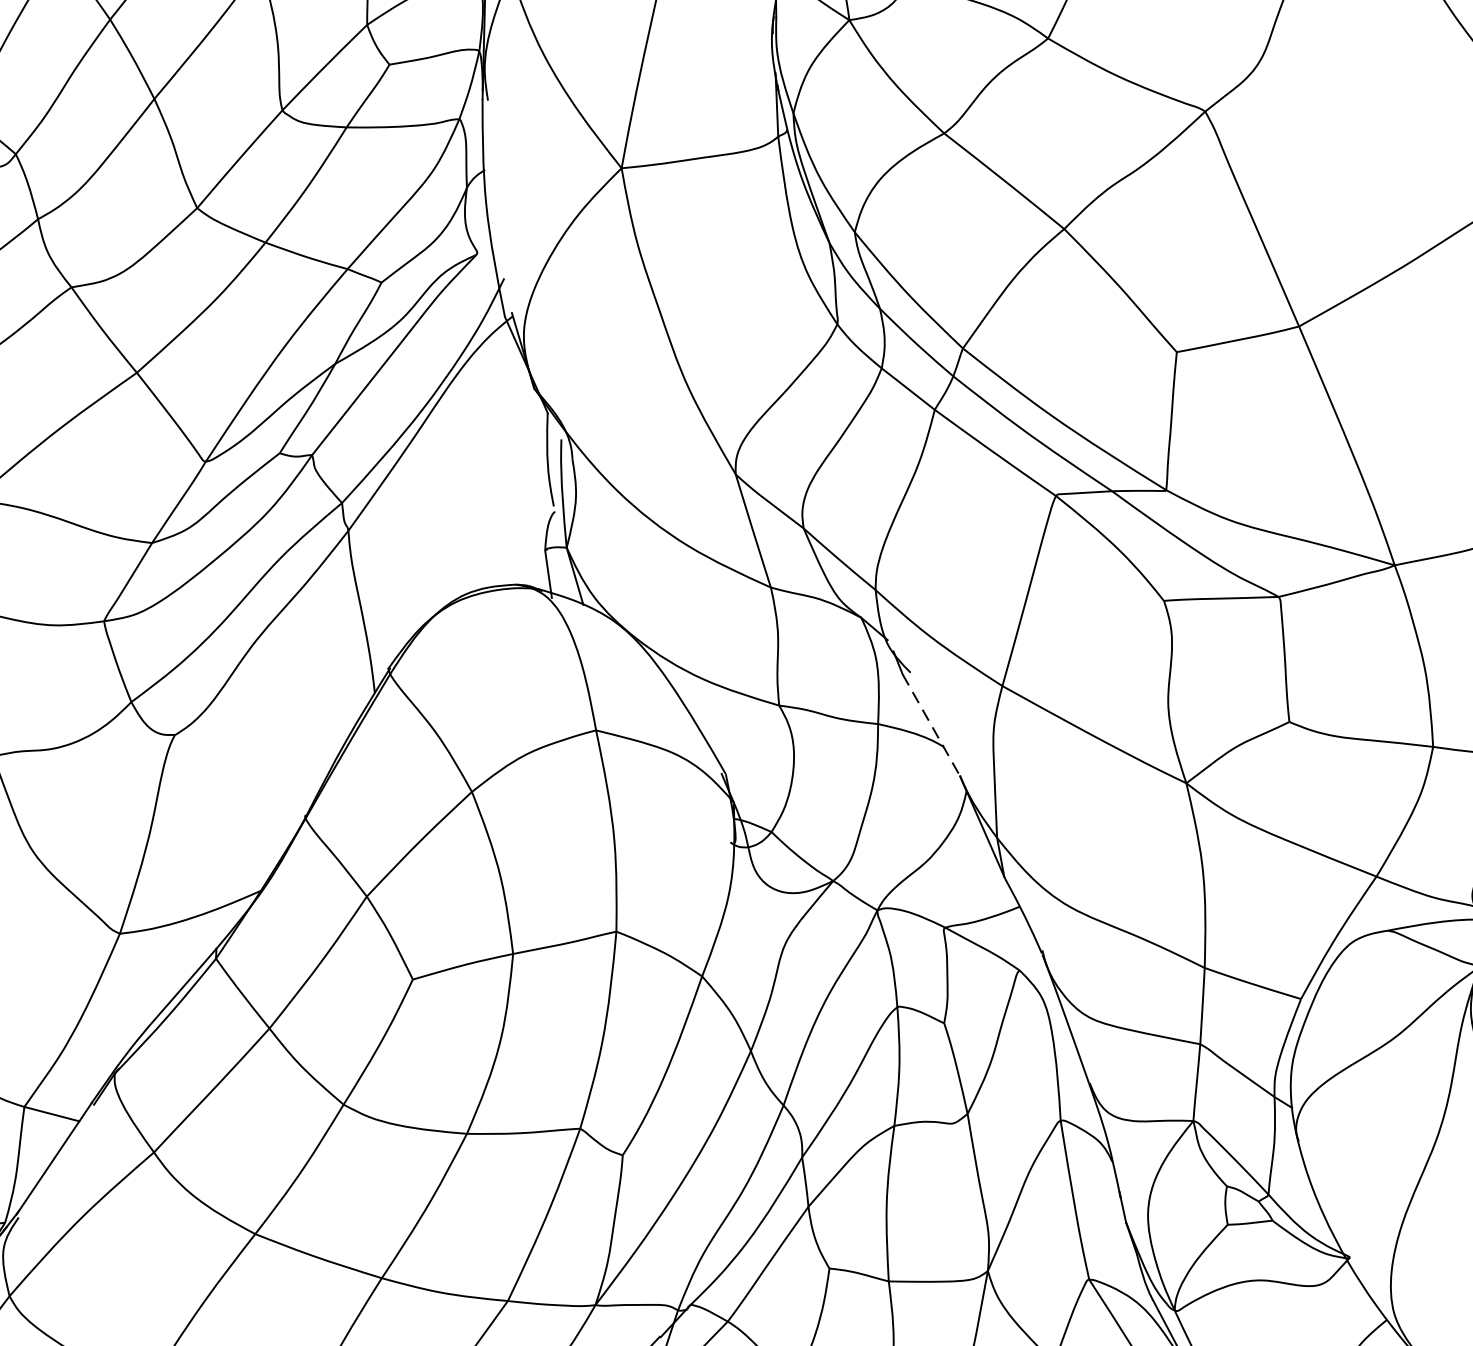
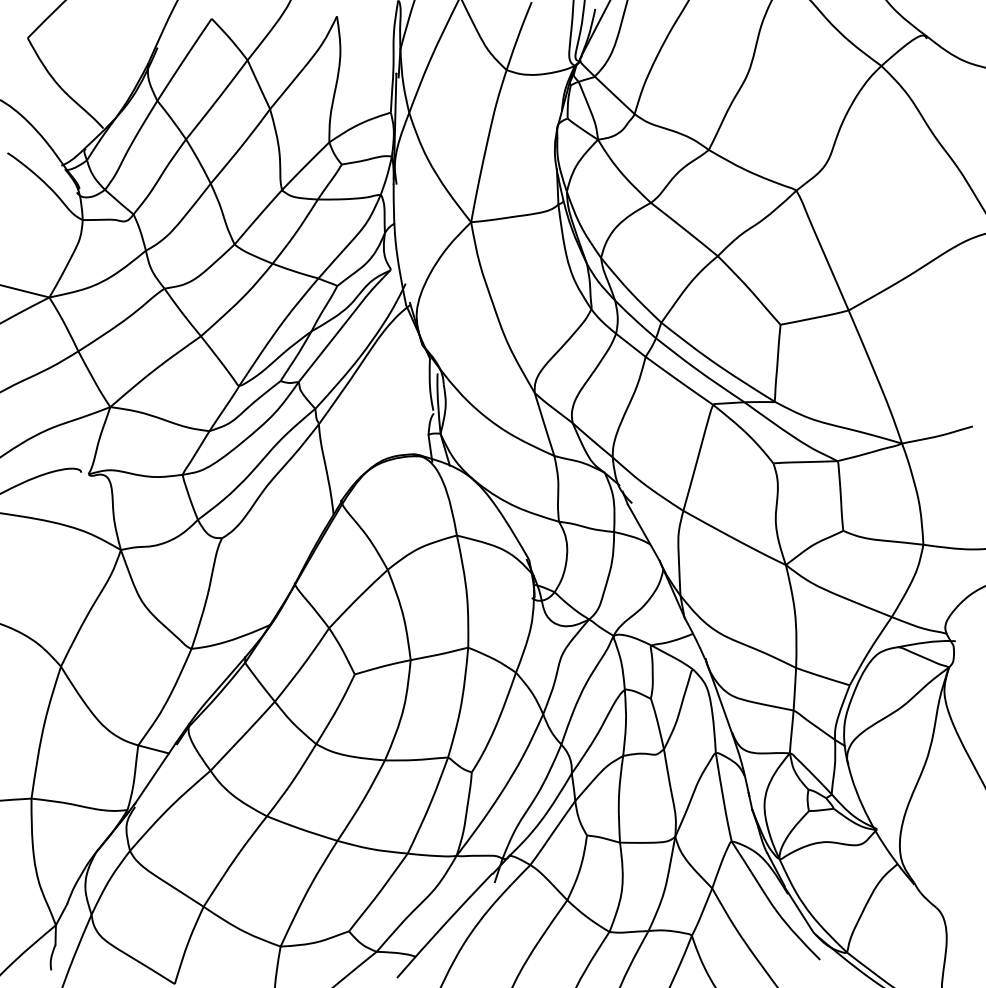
line: (932, 726) -> (644, 533), dashed -> solid

